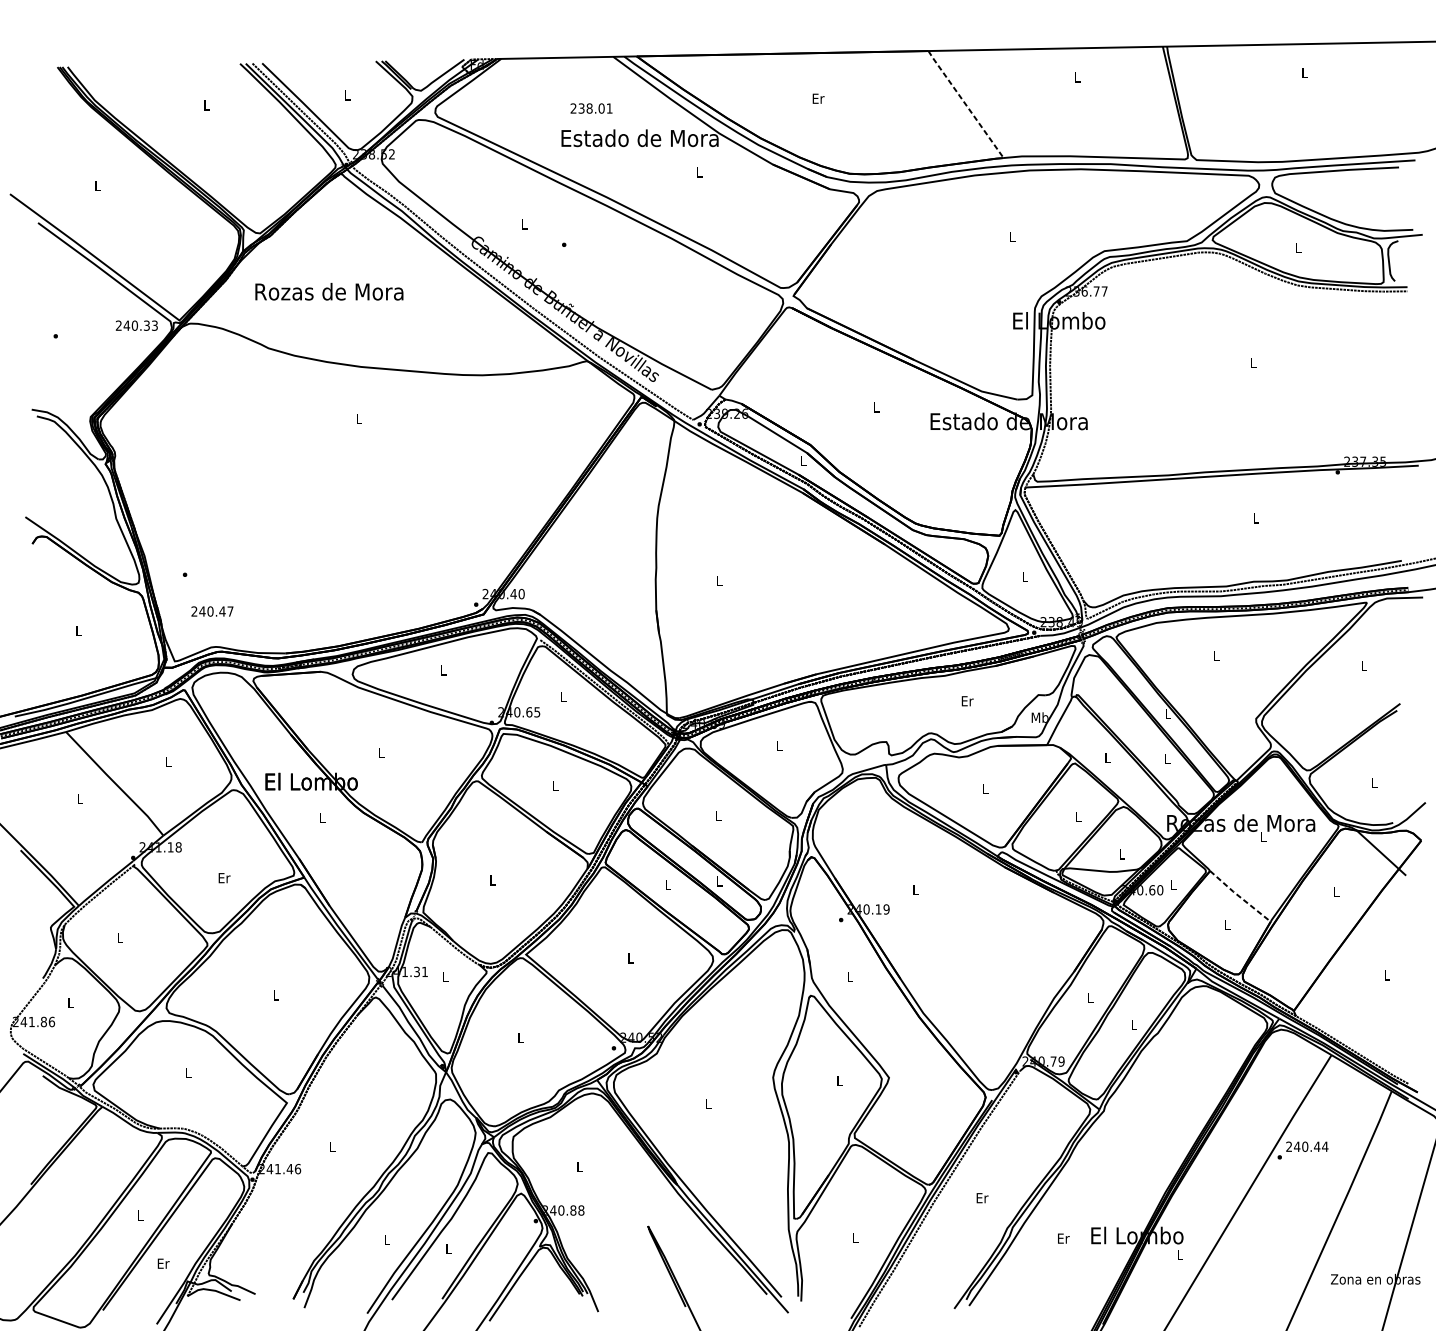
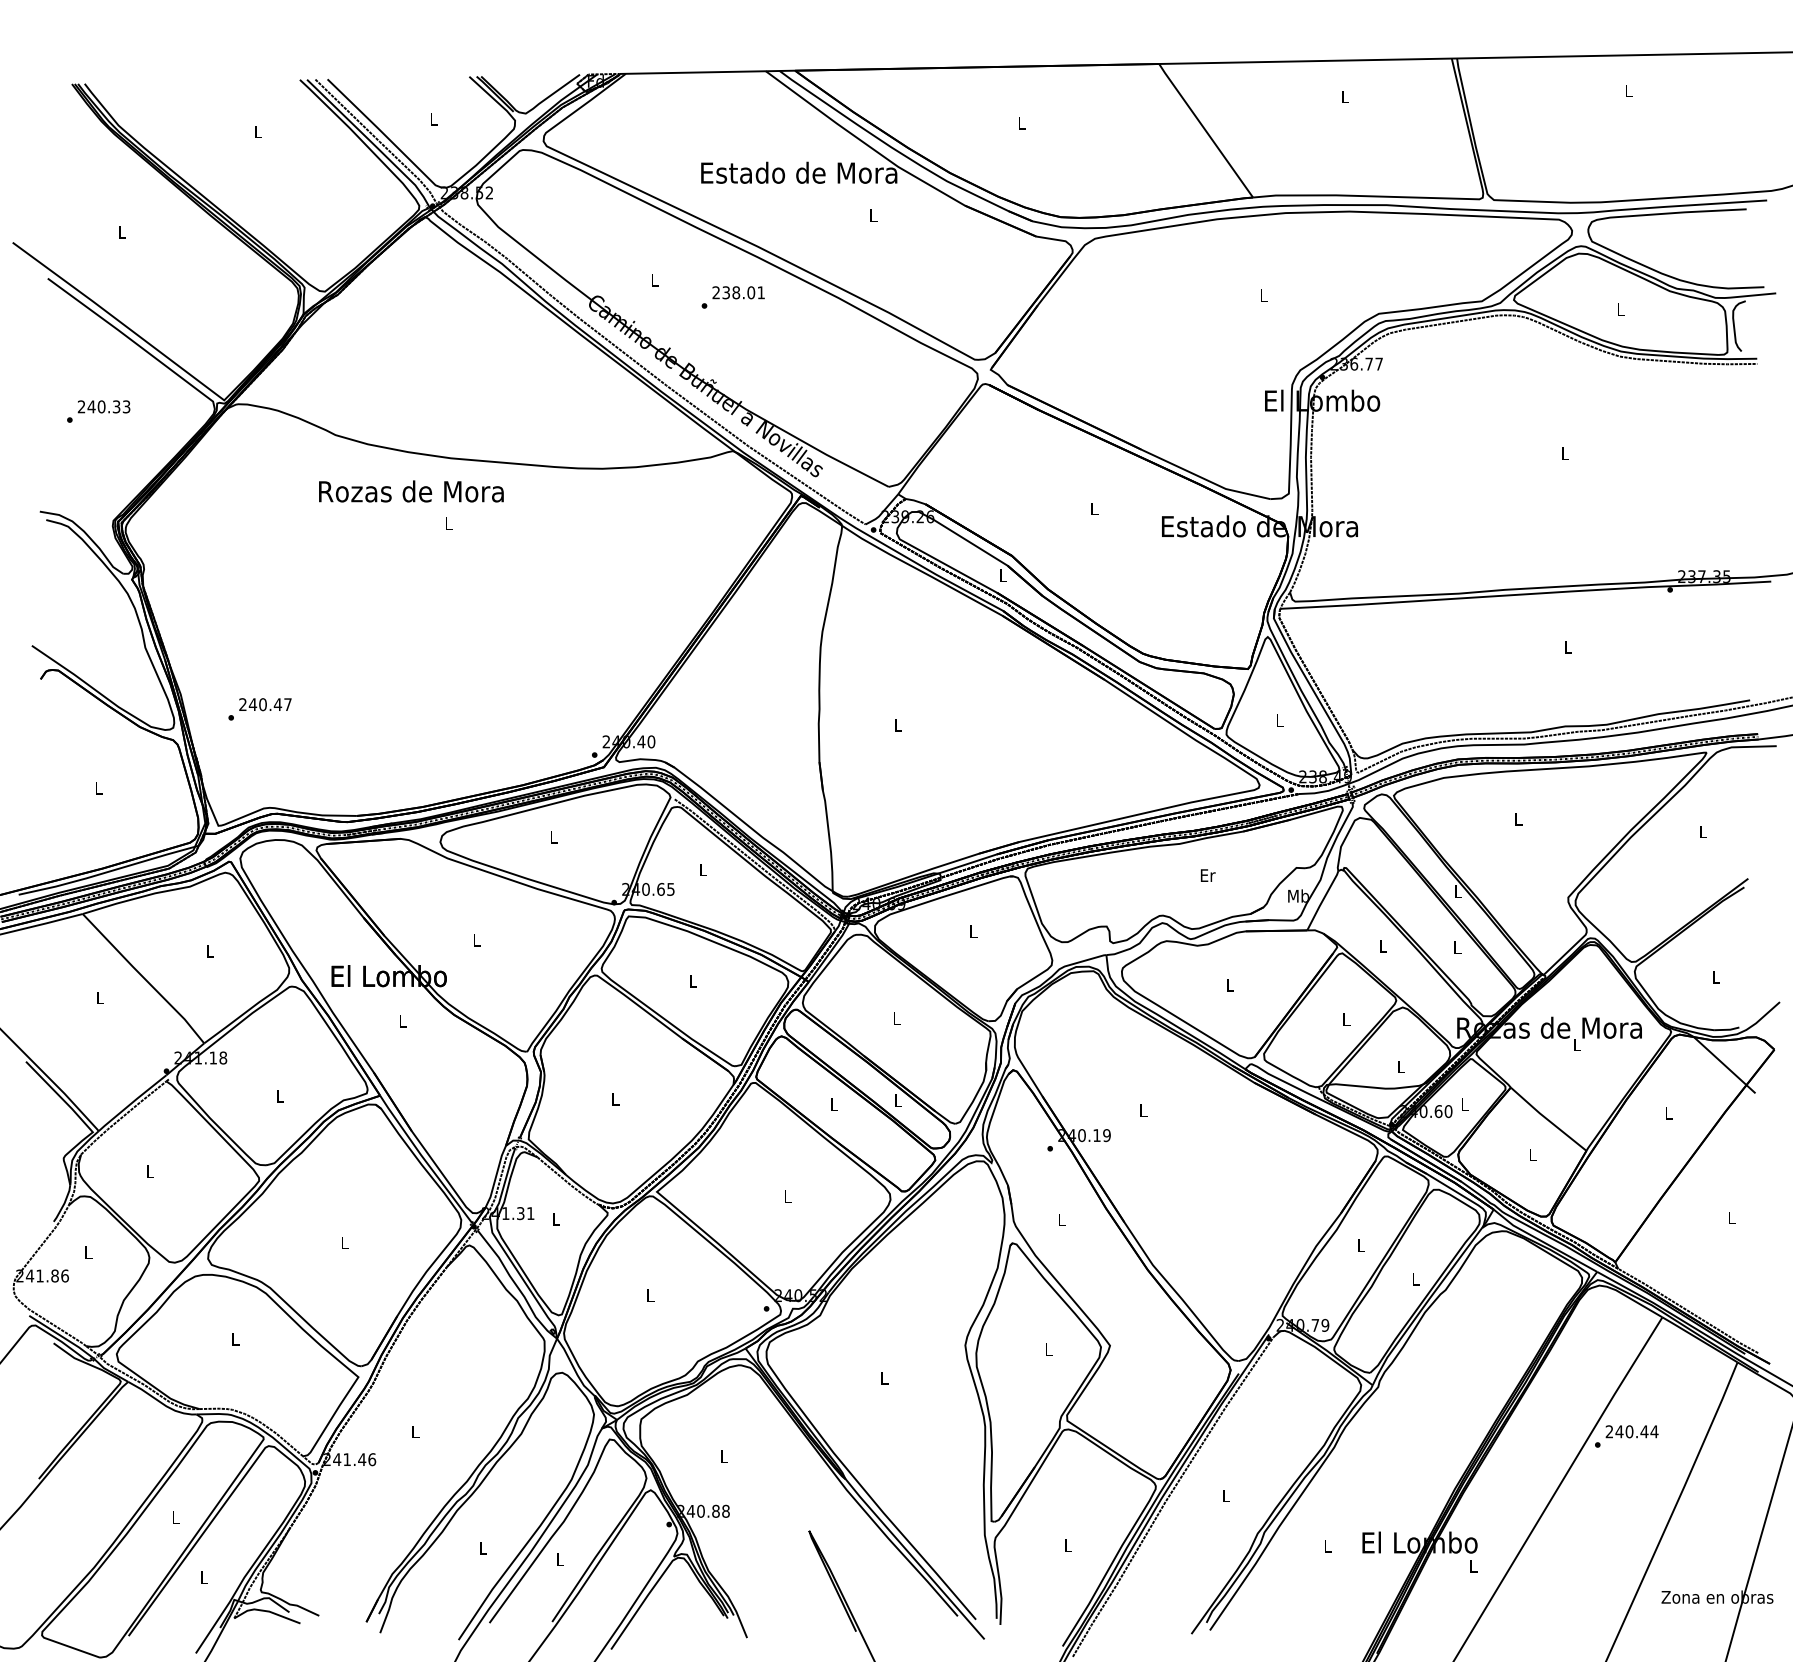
text: (818, 98) -> (1021, 123), Er -> L
line: (965, 104) -> (1205, 130), dashed -> solid
text: (591, 108) -> (738, 292), moved
text: (329, 291) -> (411, 491), moved
text: (136, 325) -> (103, 406), moved
text: (212, 611) -> (265, 704), moved
text: (224, 878) -> (280, 1096), Er -> L
line: (1240, 897) -> (1548, 1120), dashed -> solid
text: (982, 1197) -> (1226, 1495), Er -> L
text: (1063, 1238) -> (1327, 1546), Er -> L
text: (163, 1263) -> (204, 1577), Er -> L

